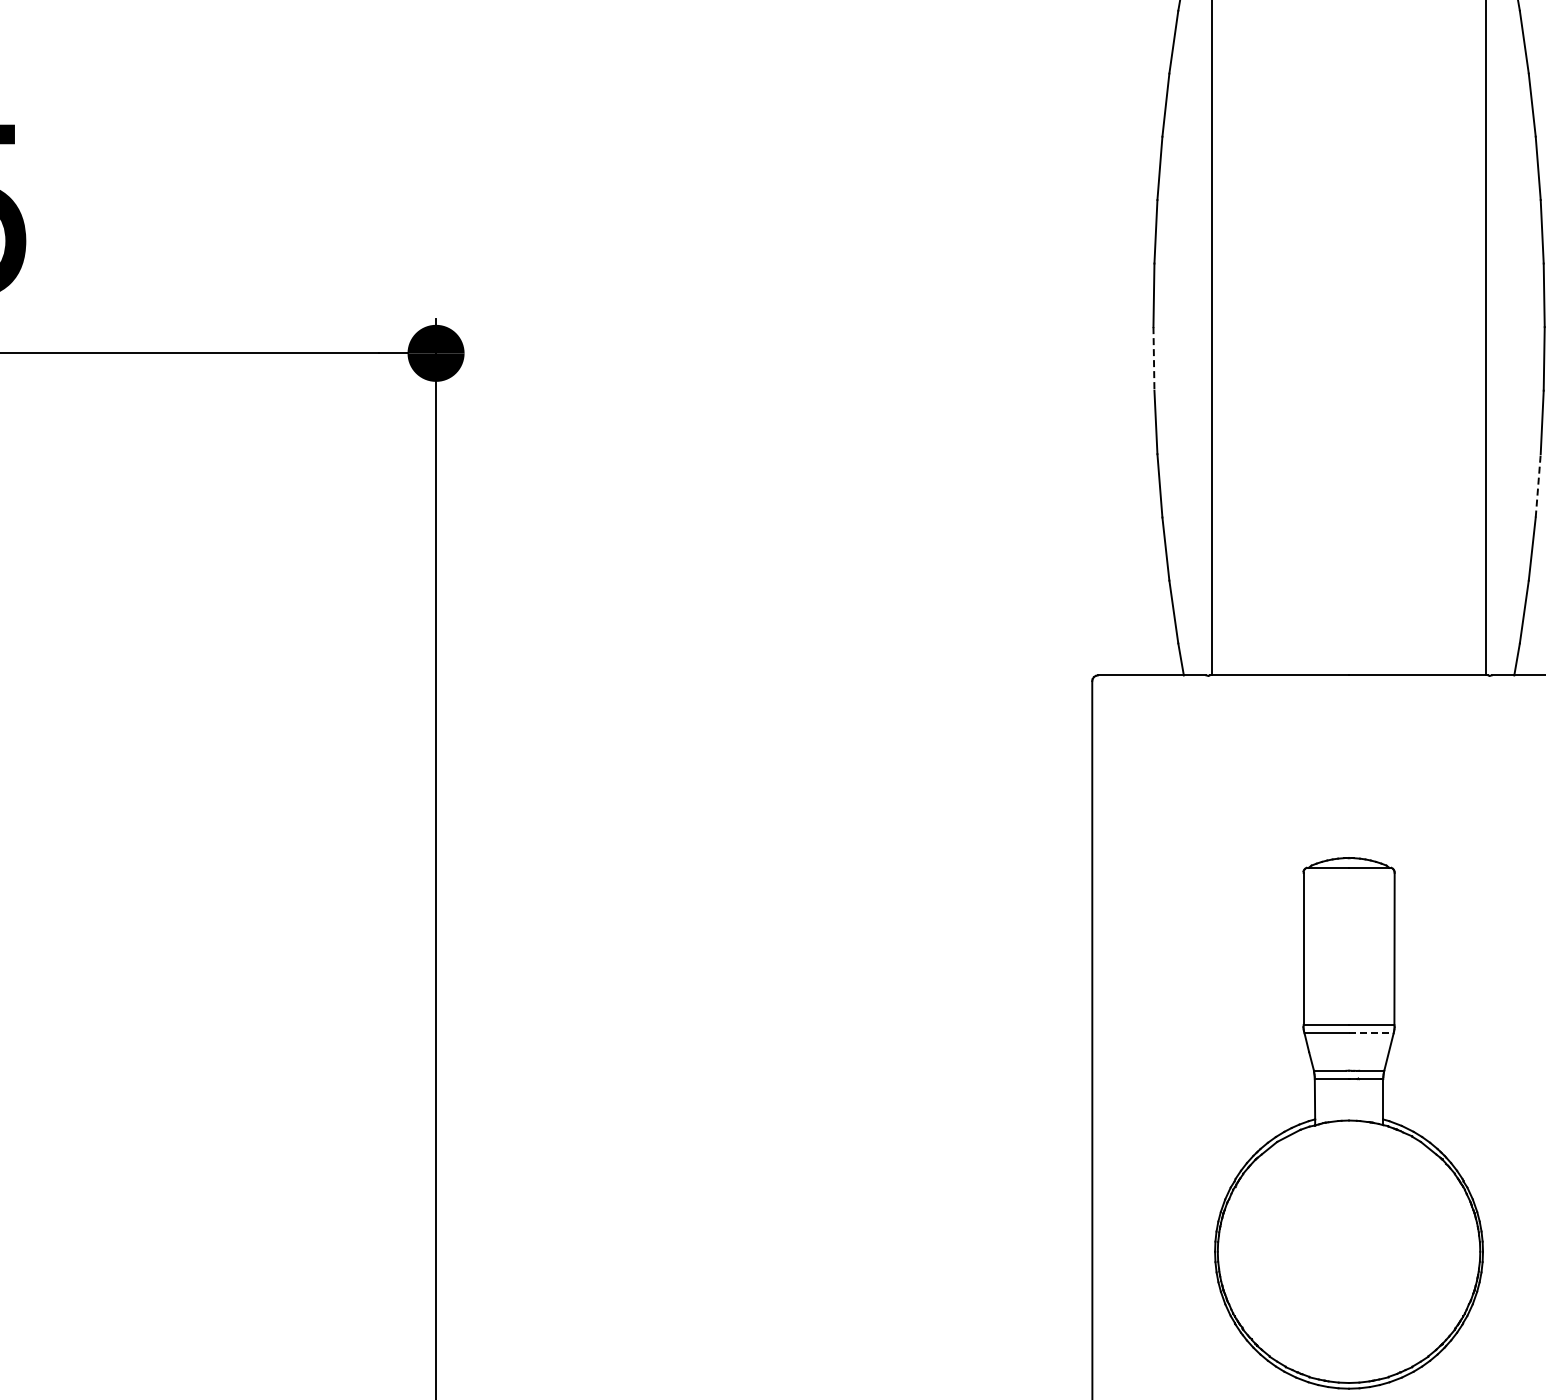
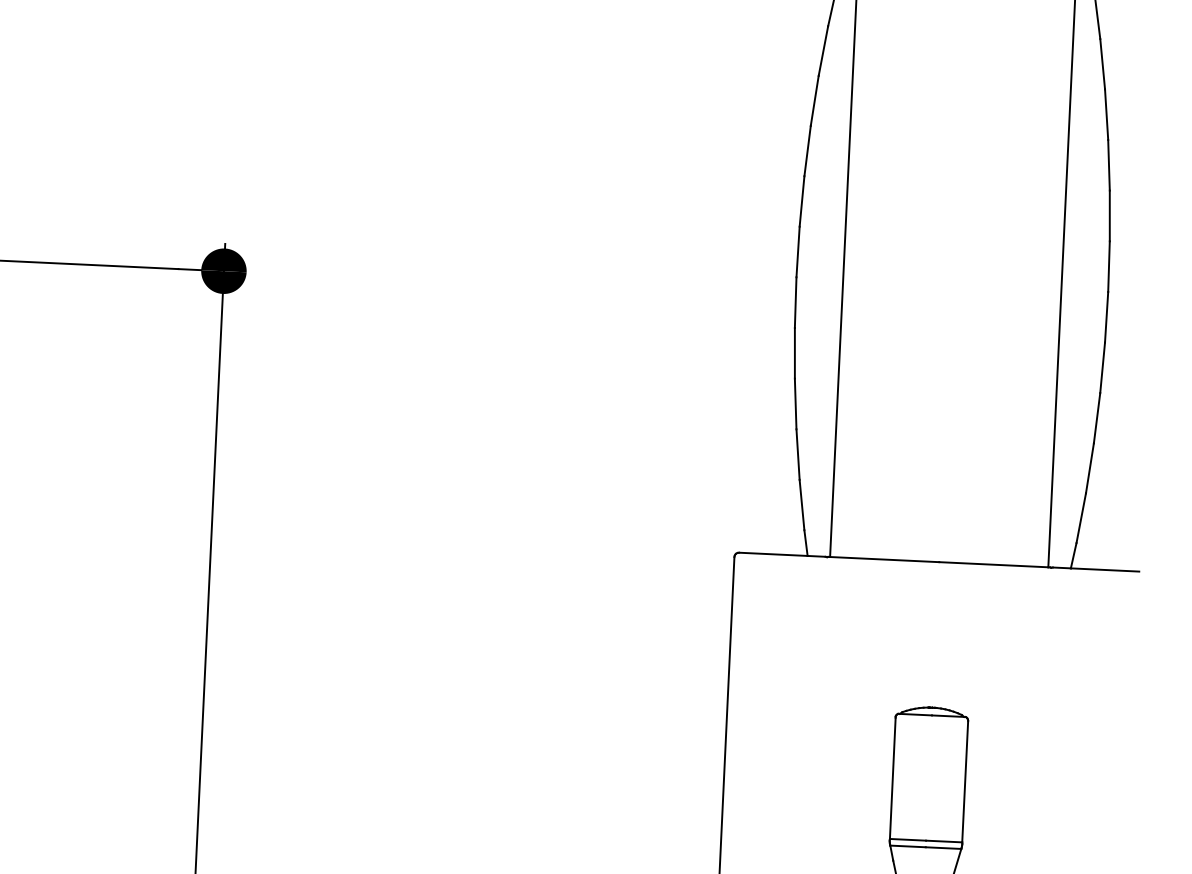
line: (1153, 358) -> (795, 302), dashed -> solid
line: (1538, 485) -> (1097, 417), dashed -> solid
line: (1371, 1033) -> (943, 848), dashed -> solid

